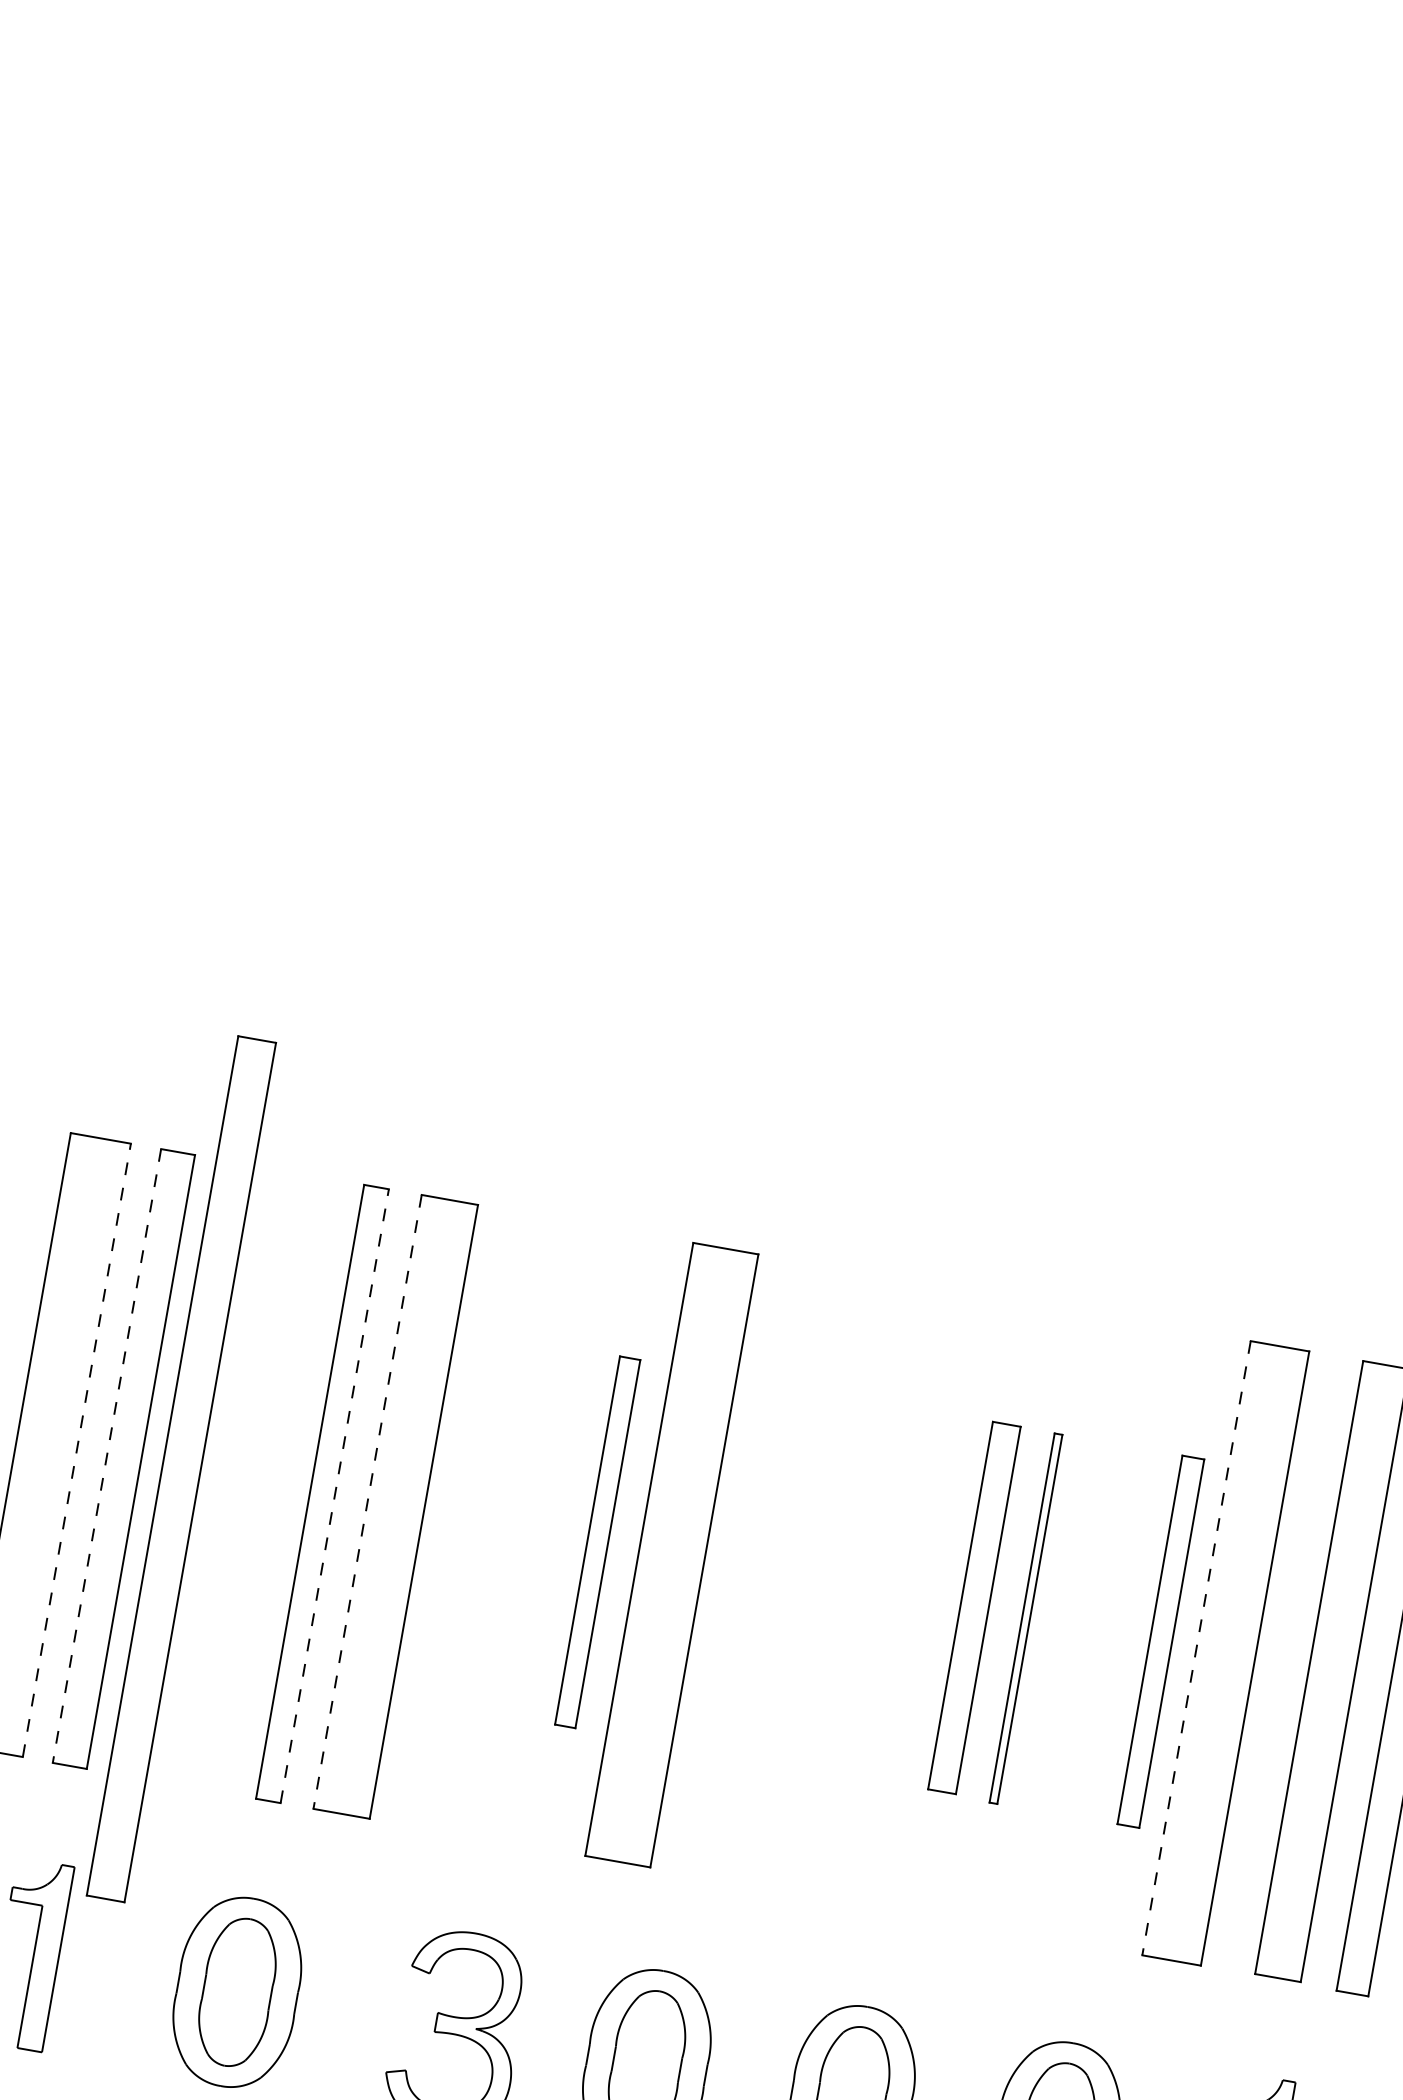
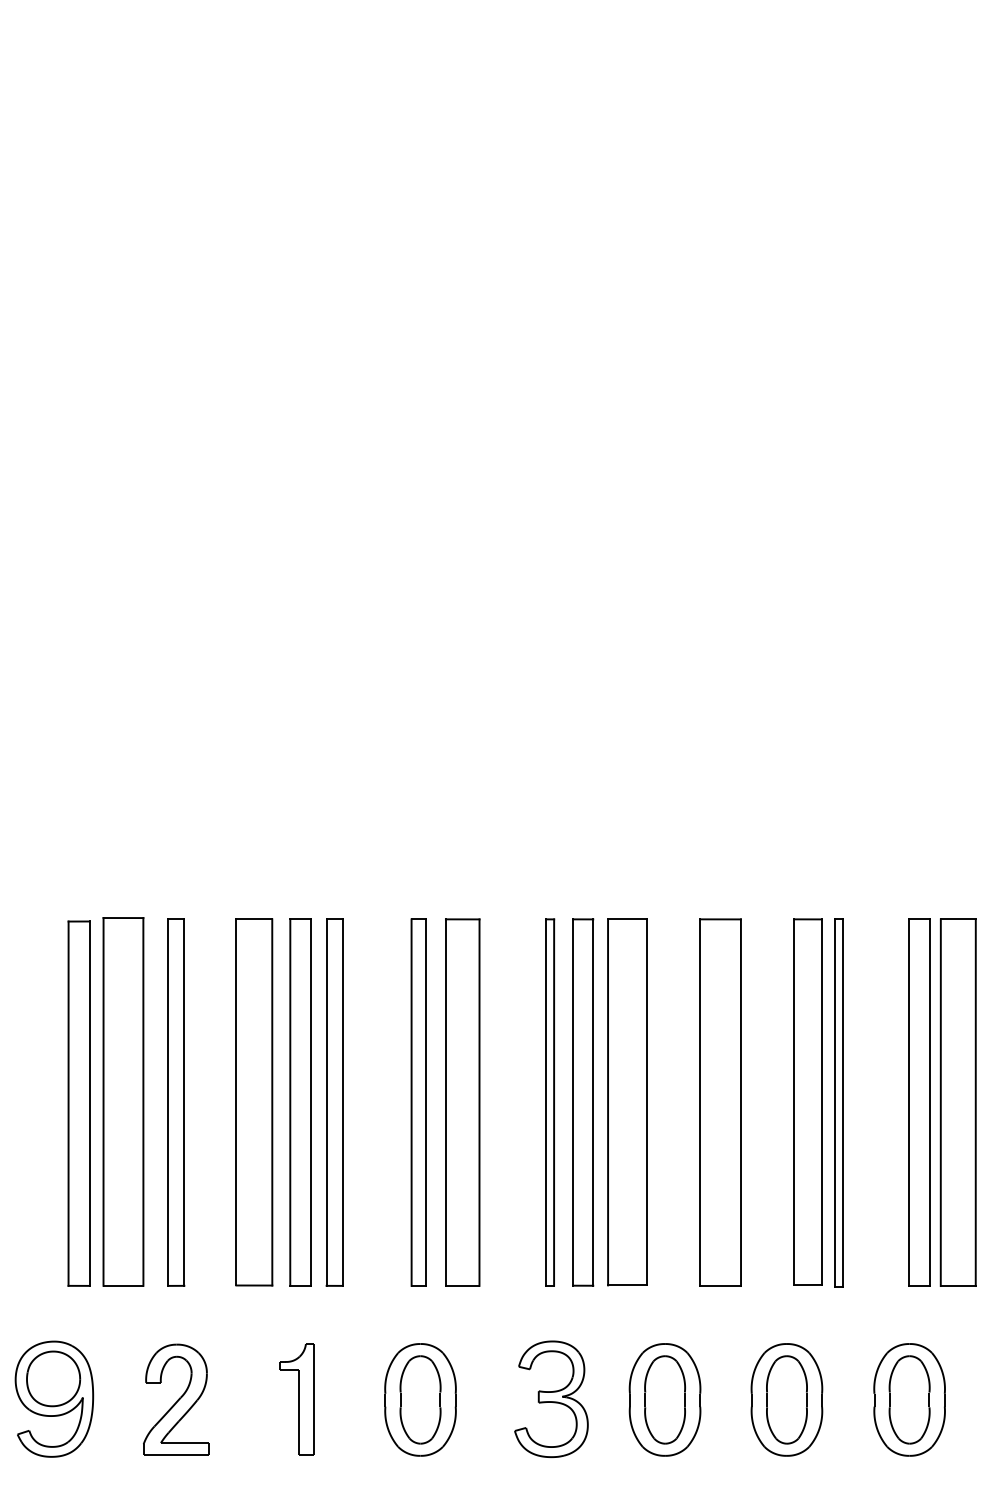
line: (77, 1448) -> (272, 1101), dashed -> solid
line: (107, 1457) -> (290, 1103), dashed -> solid
part: (181, 1468) -> (334, 1102), size x0.71
line: (335, 1495) -> (426, 1102), dashed -> solid
line: (366, 1503) -> (445, 1103), dashed -> solid
part: (542, 1532) -> (550, 1102), added
part: (598, 1542) -> (583, 1102), size x1.67
part: (827, 1582) -> (720, 1102), added
part: (973, 1606) -> (807, 1101), size x1.67
part: (1025, 1617) -> (838, 1102), size x1.67
part: (1160, 1641) -> (919, 1102), size x1.67
line: (1195, 1649) -> (940, 1103), dashed -> solid

